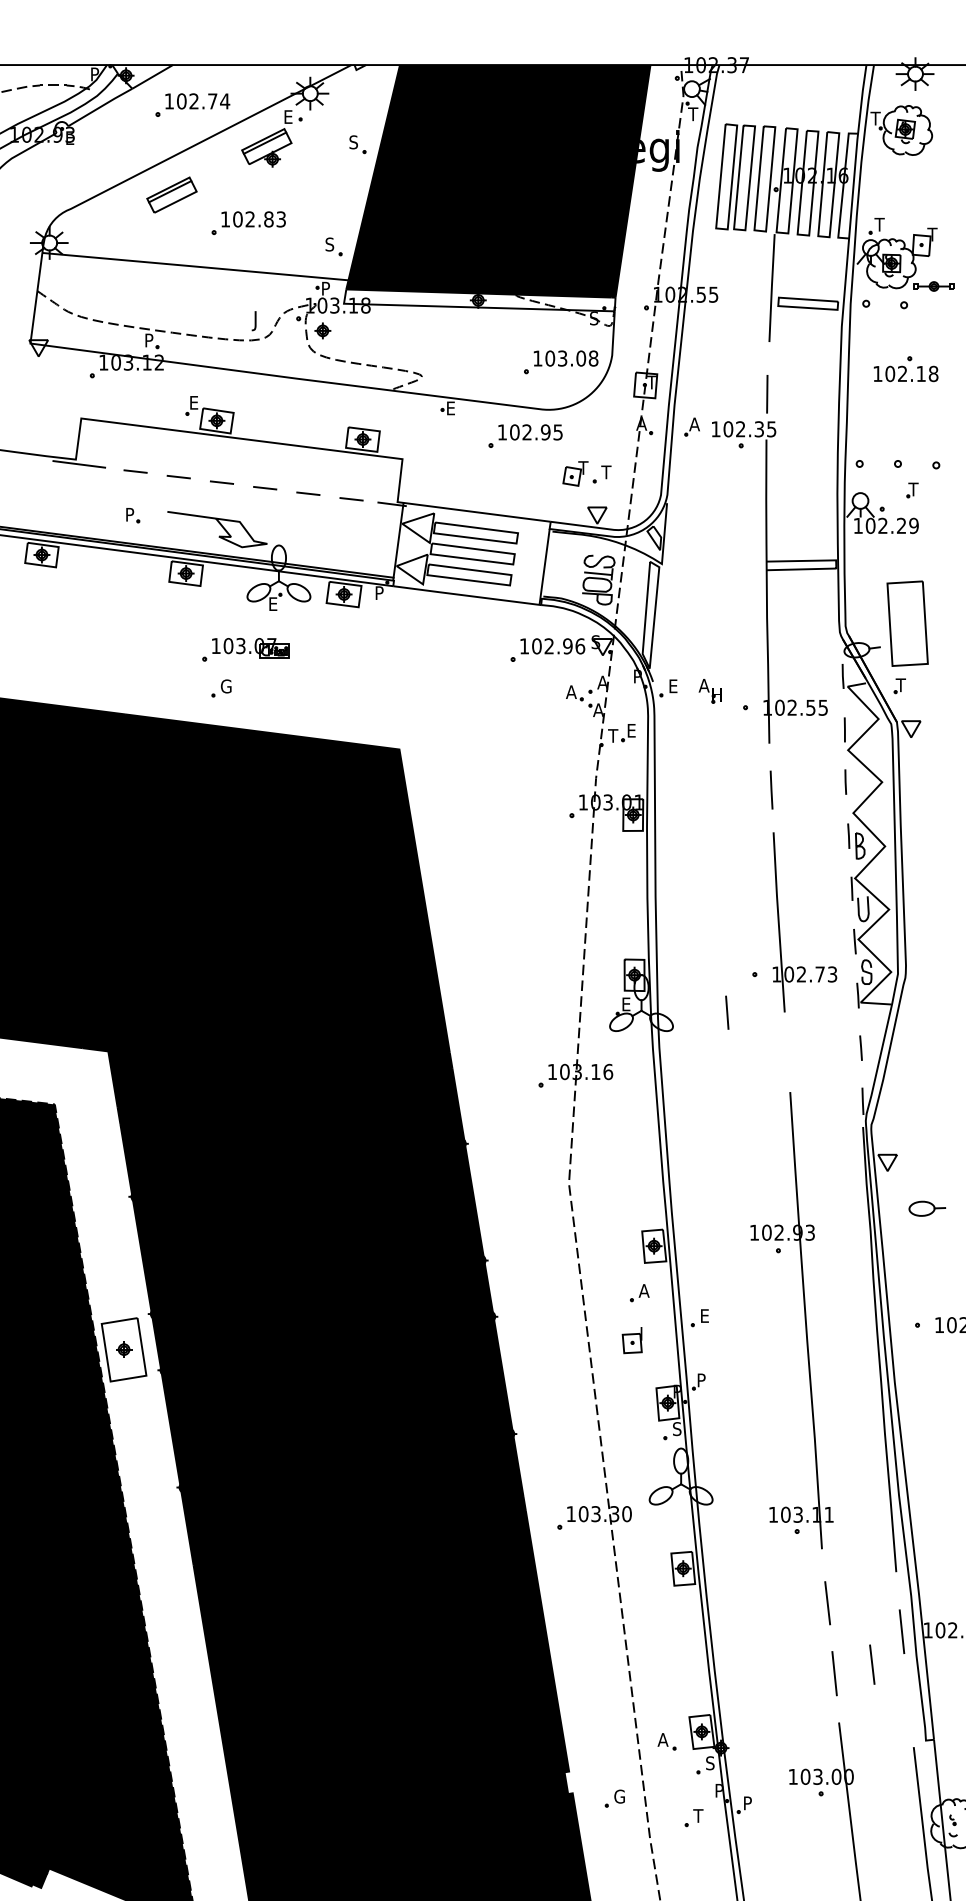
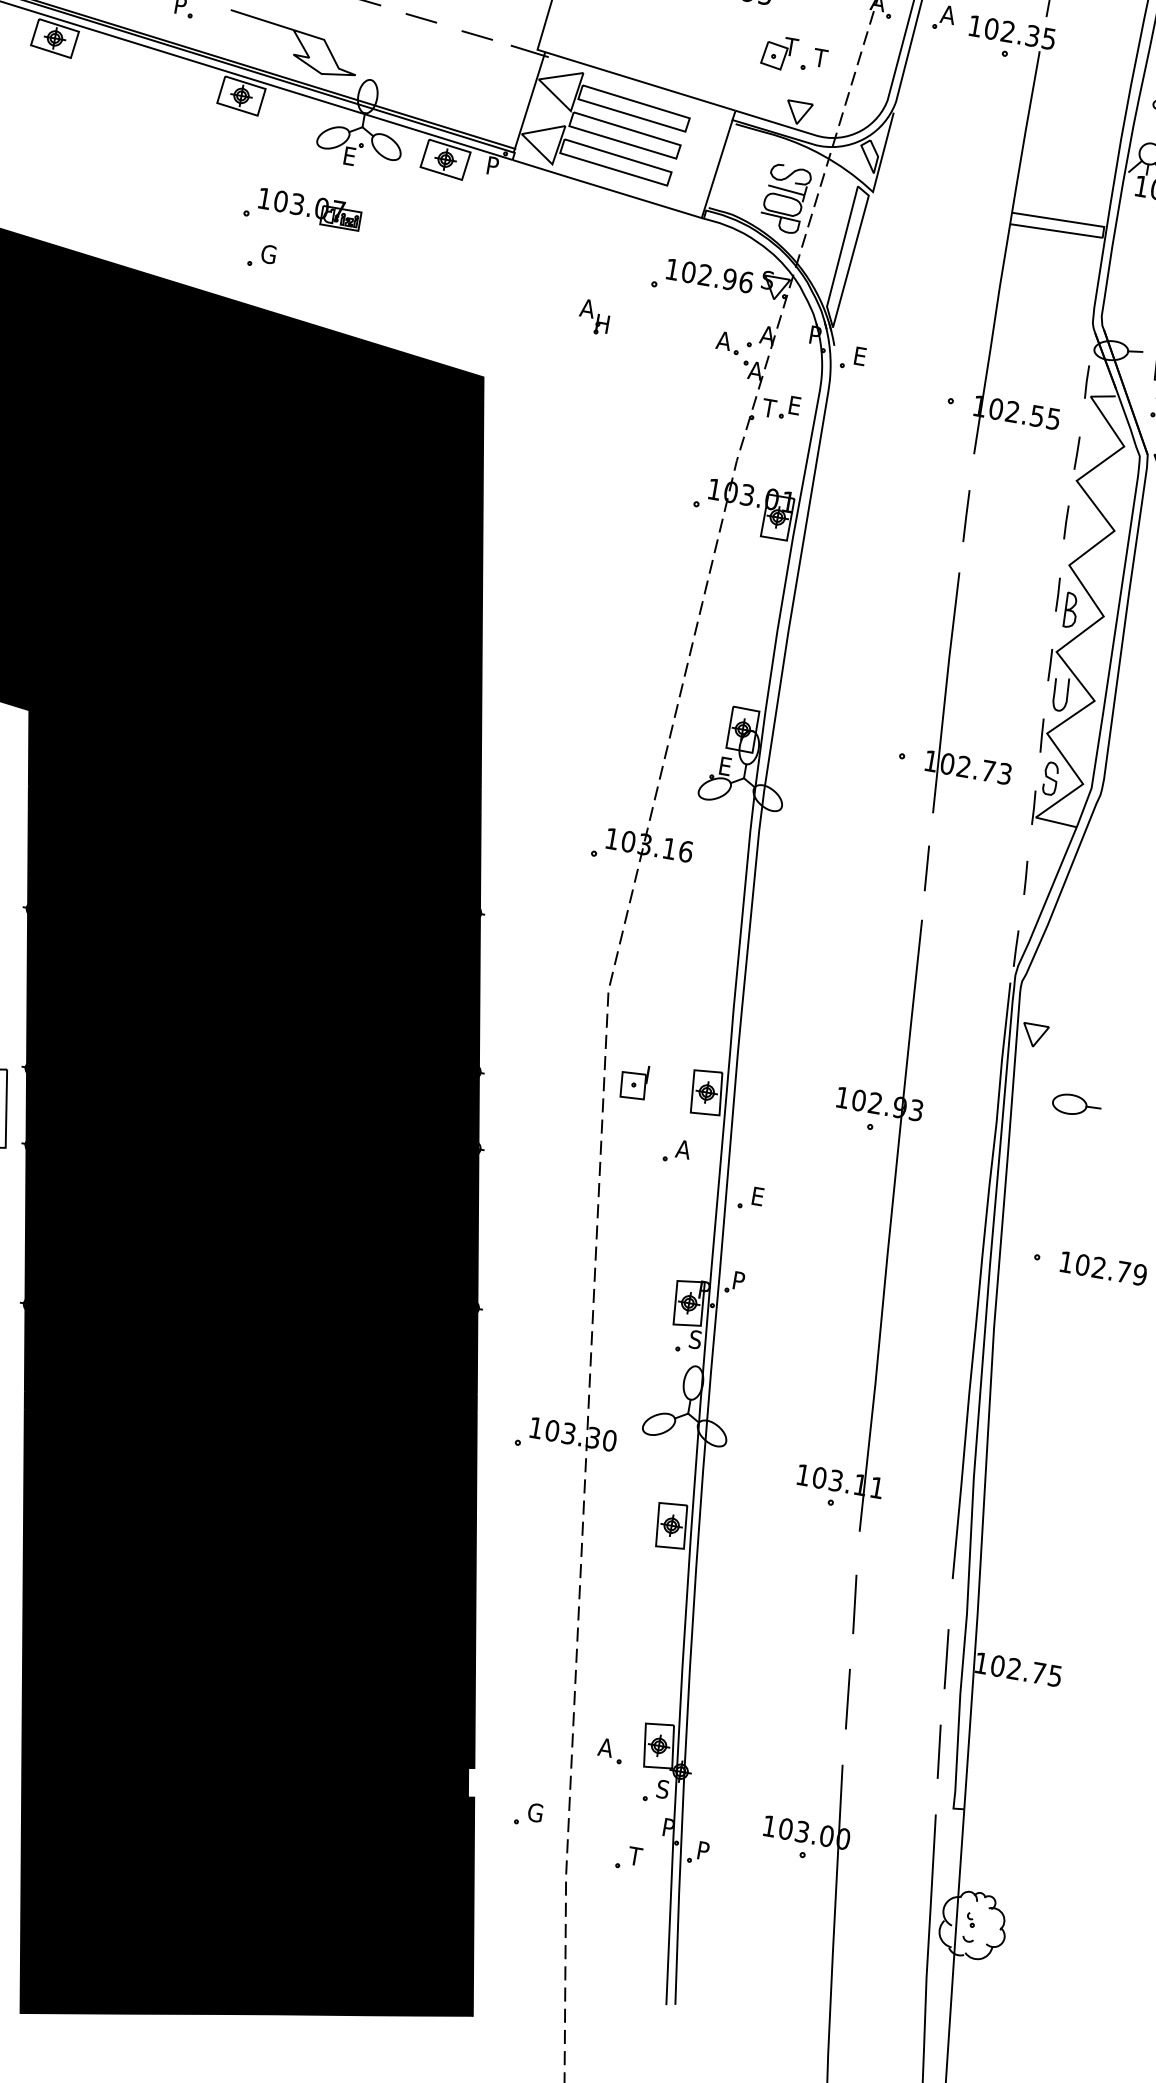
part: (709, 691) -> (593, 317), moved
line: (727, 1012) -> (927, 868), moved
part: (631, 1340) -> (632, 1081), moved
line: (872, 1664) -> (939, 1751), moved

